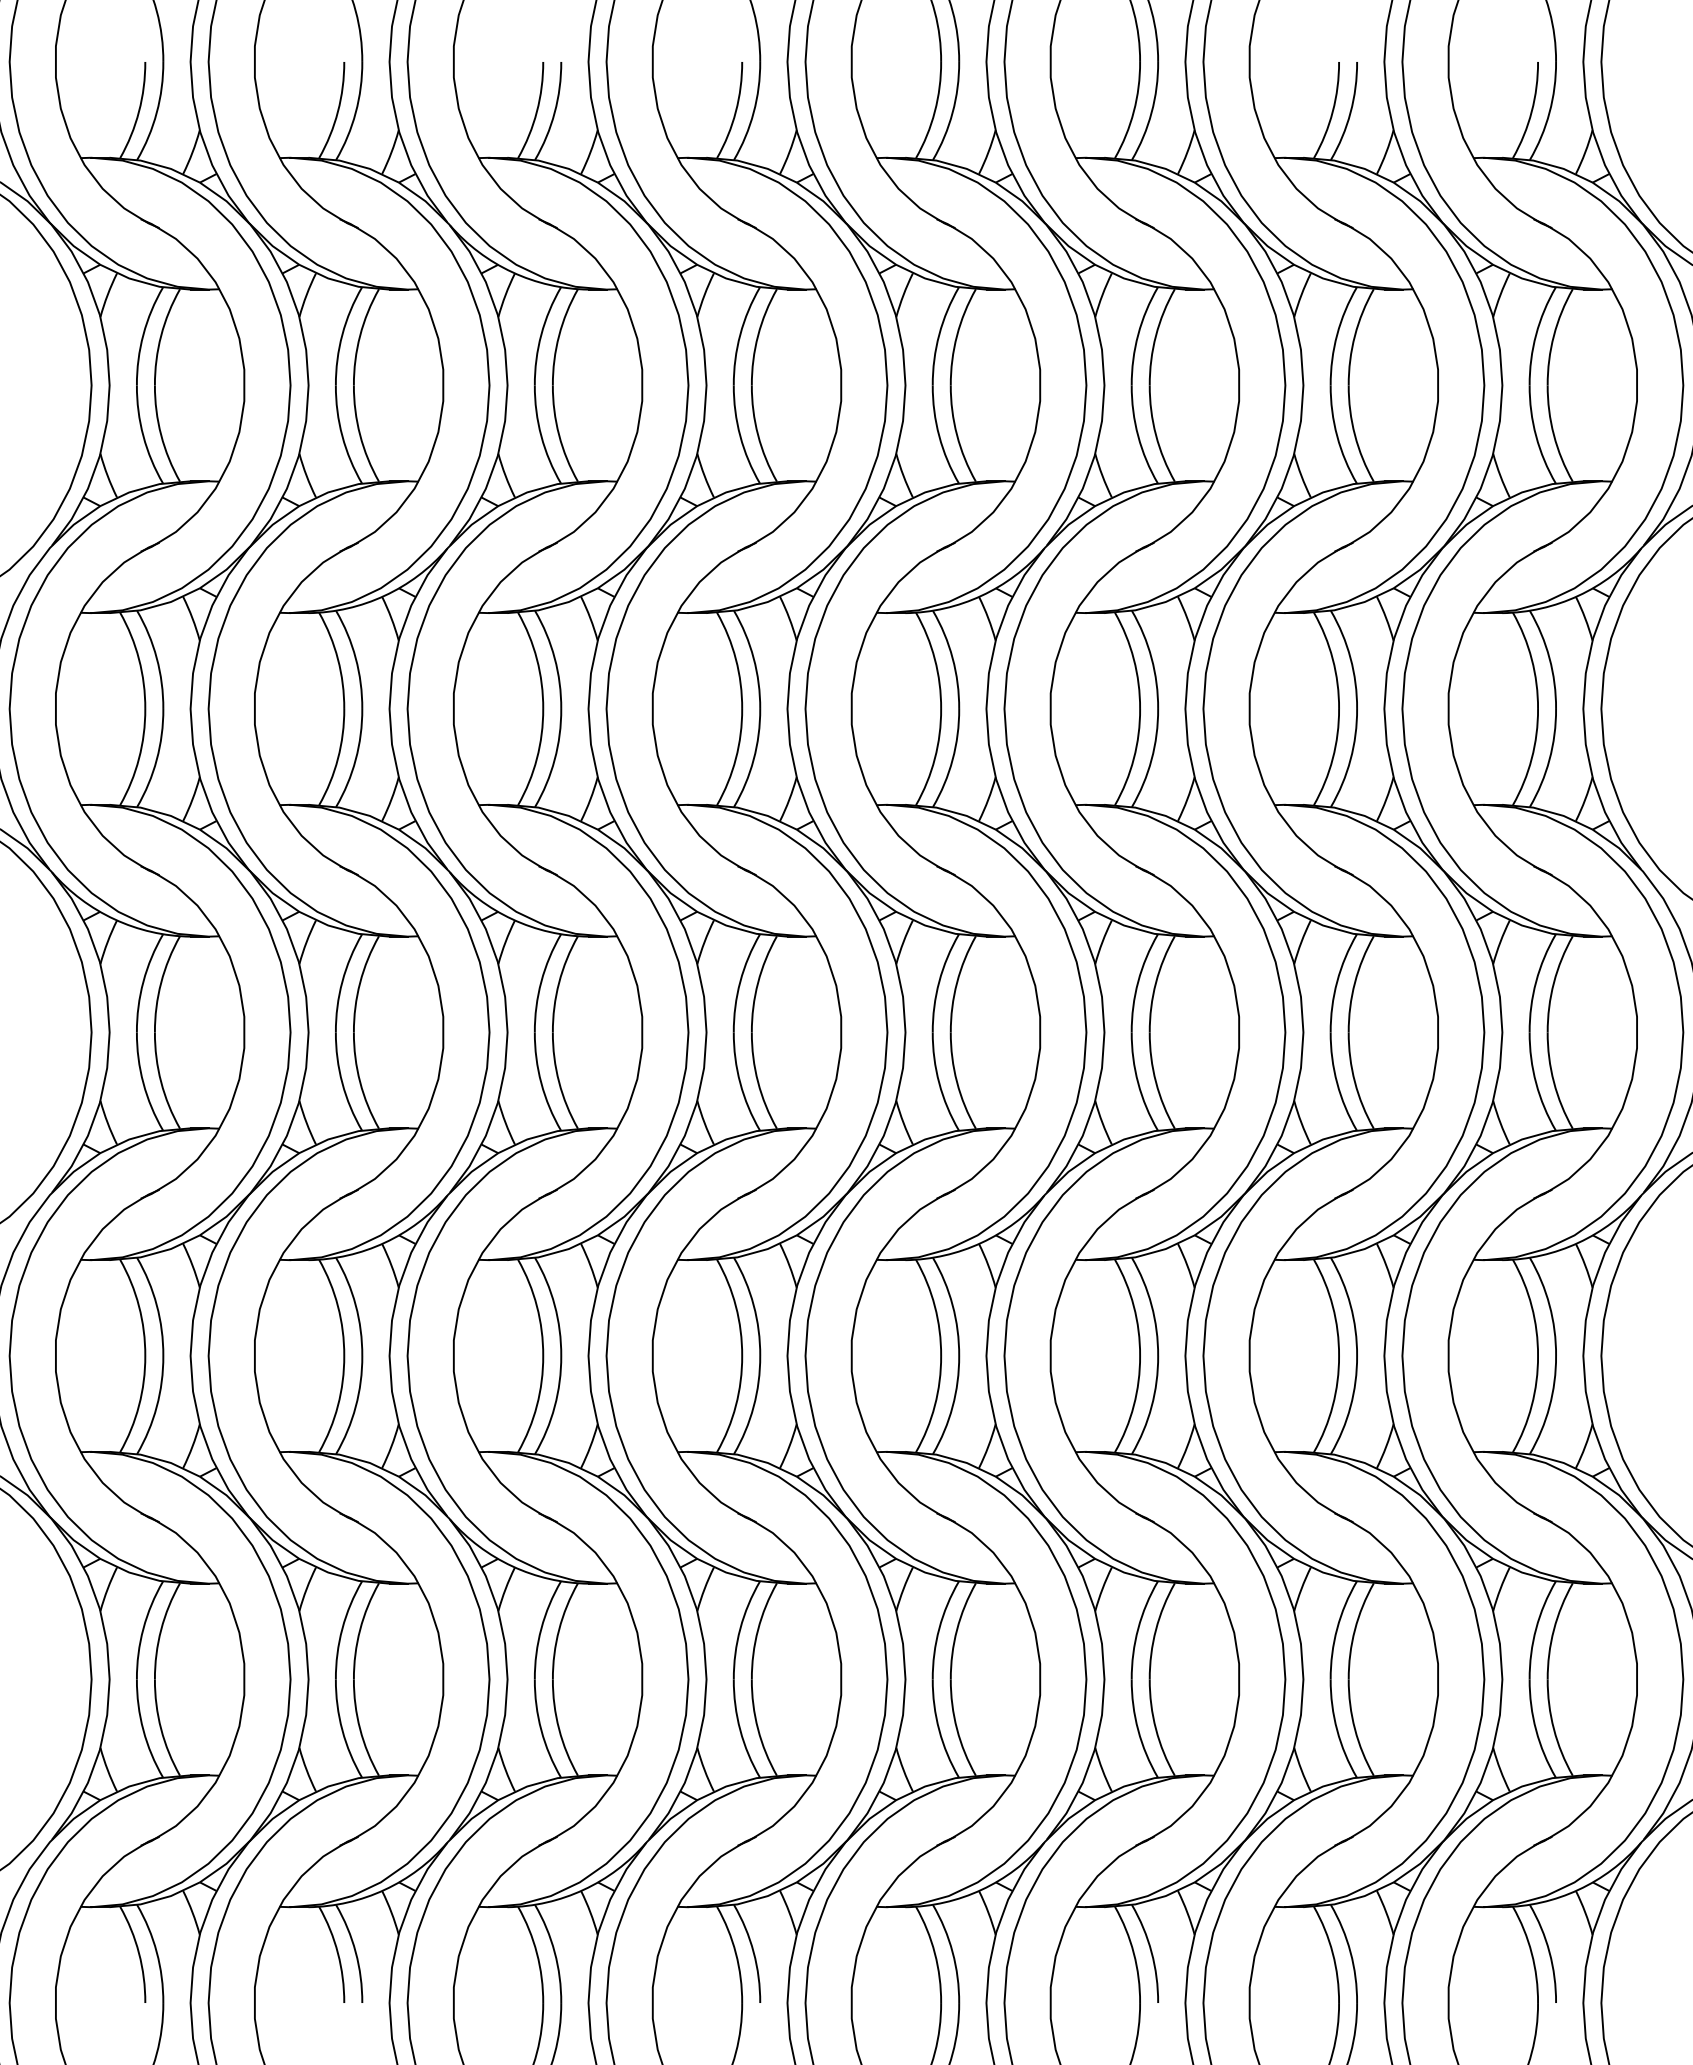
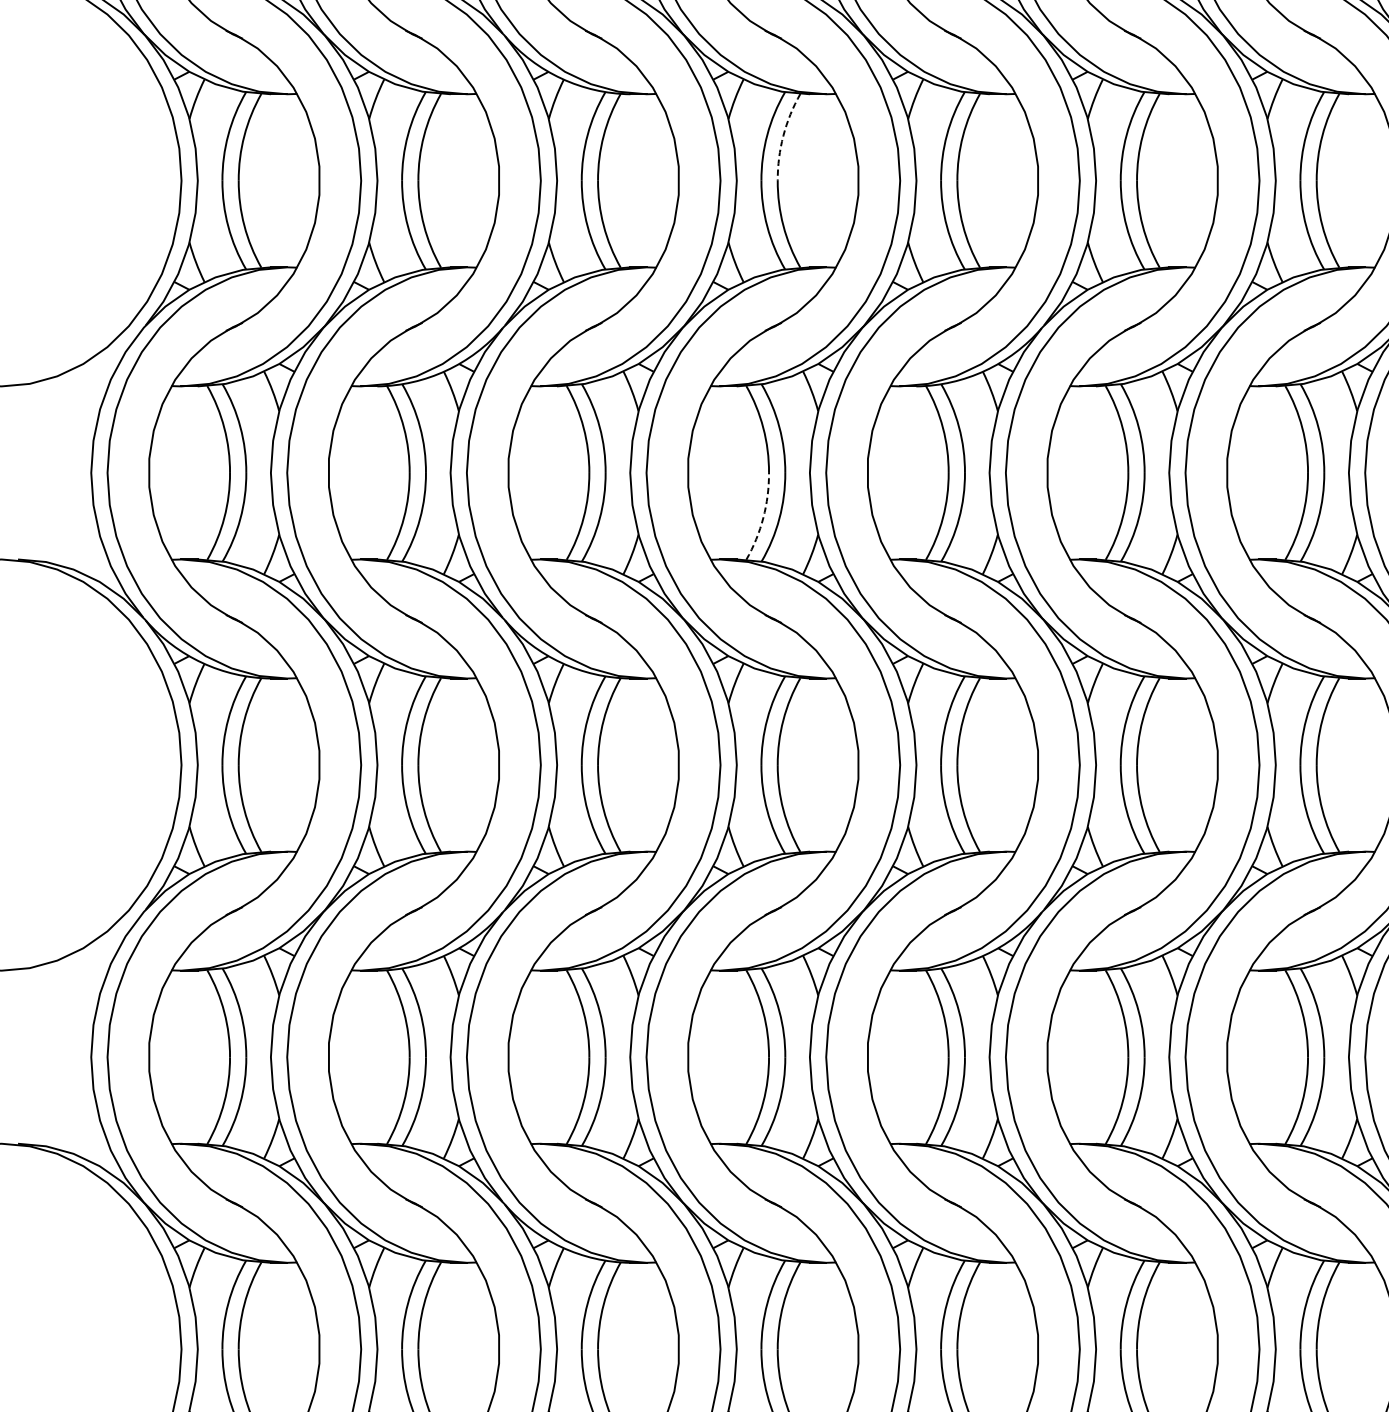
arc: (758, 335) -> (783, 135), solid -> dashed
arc: (735, 758) -> (762, 517), solid -> dashed

